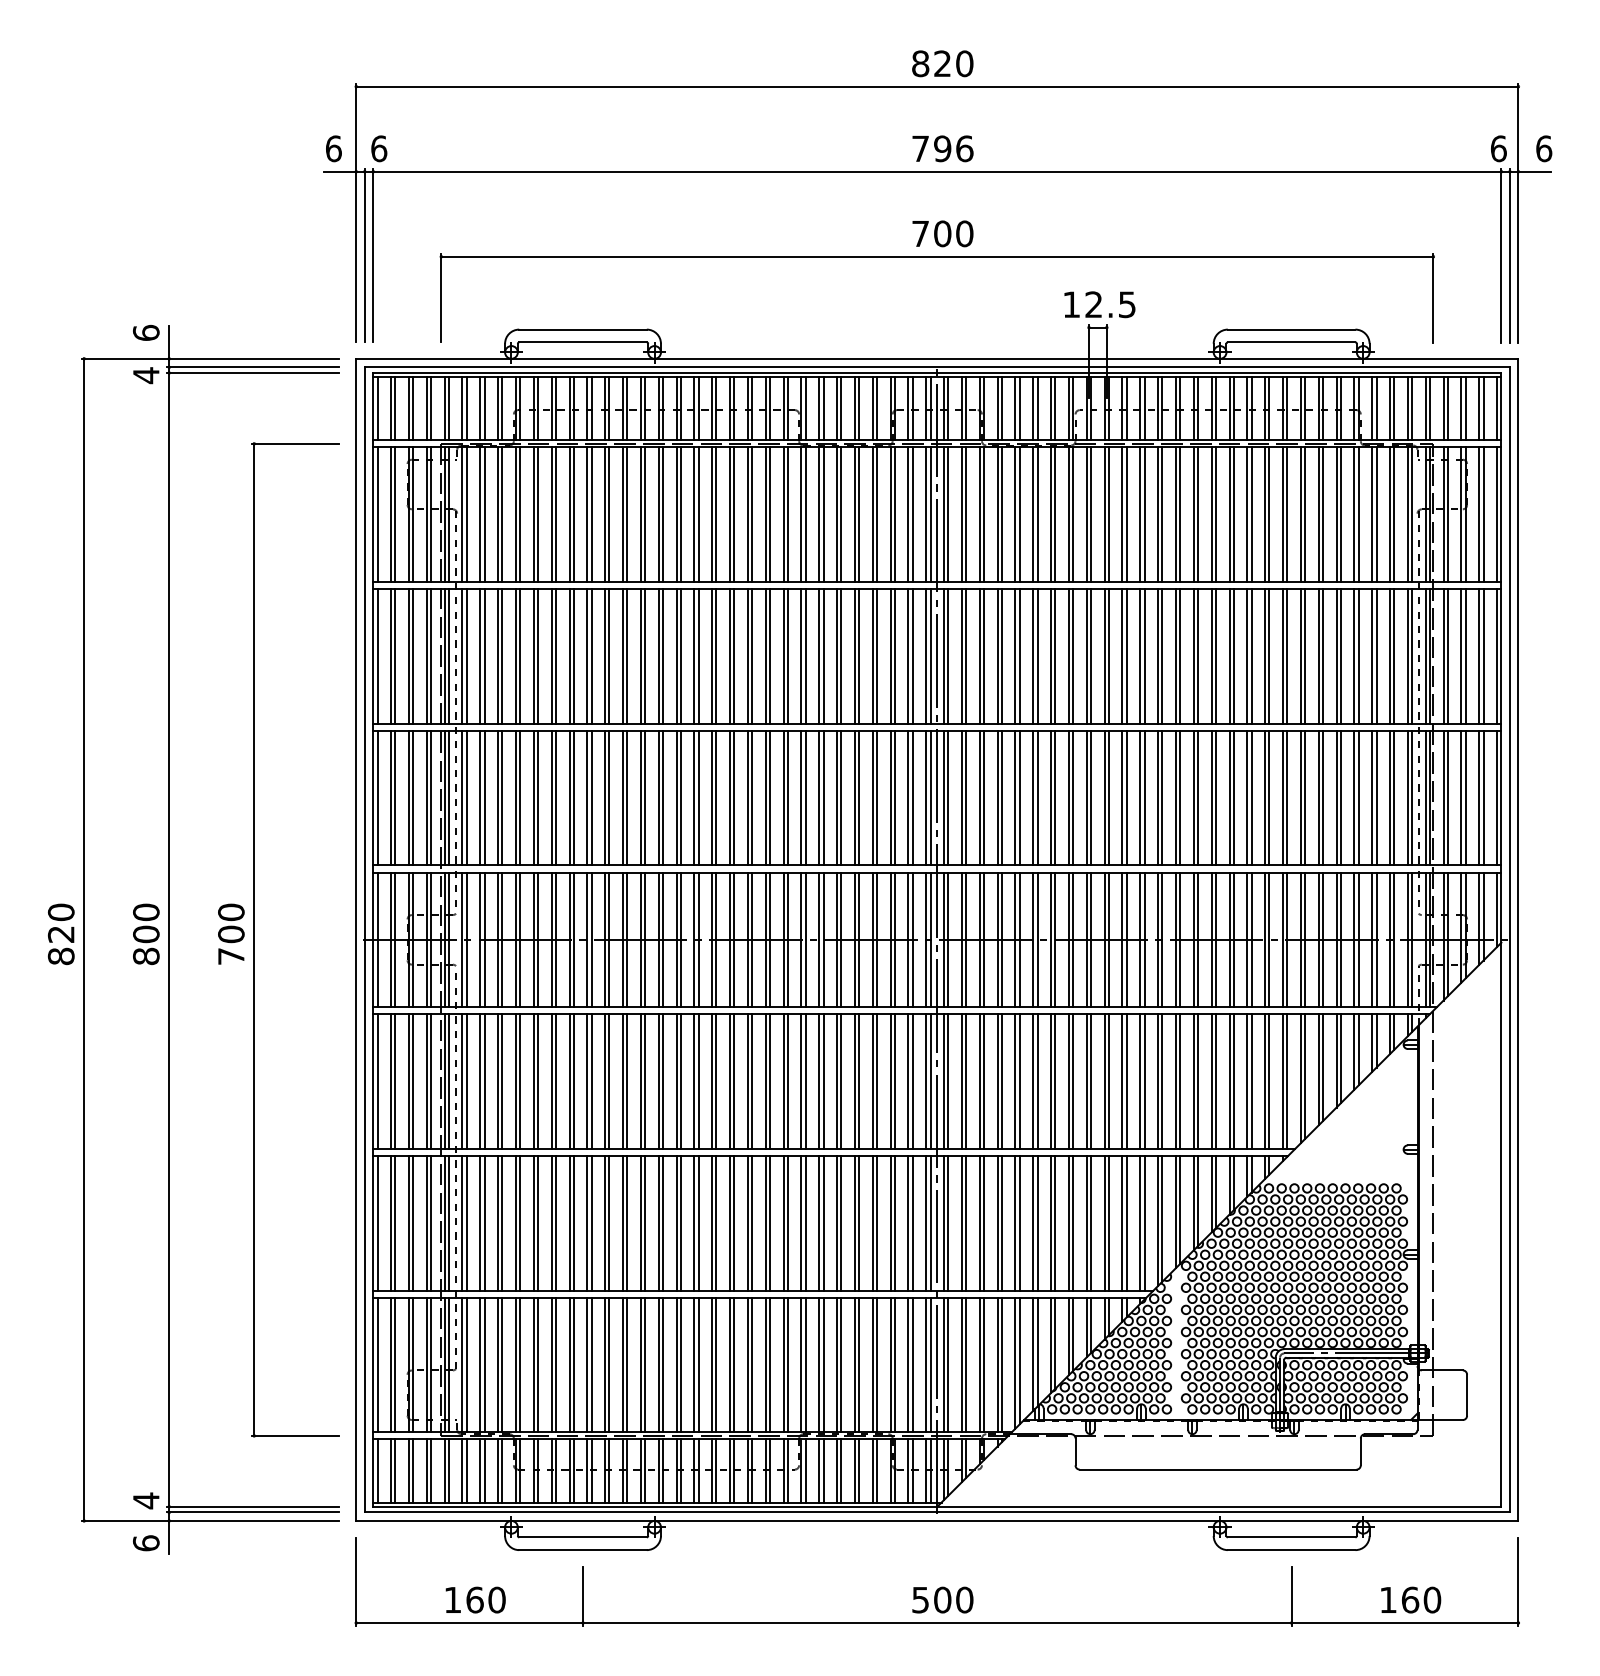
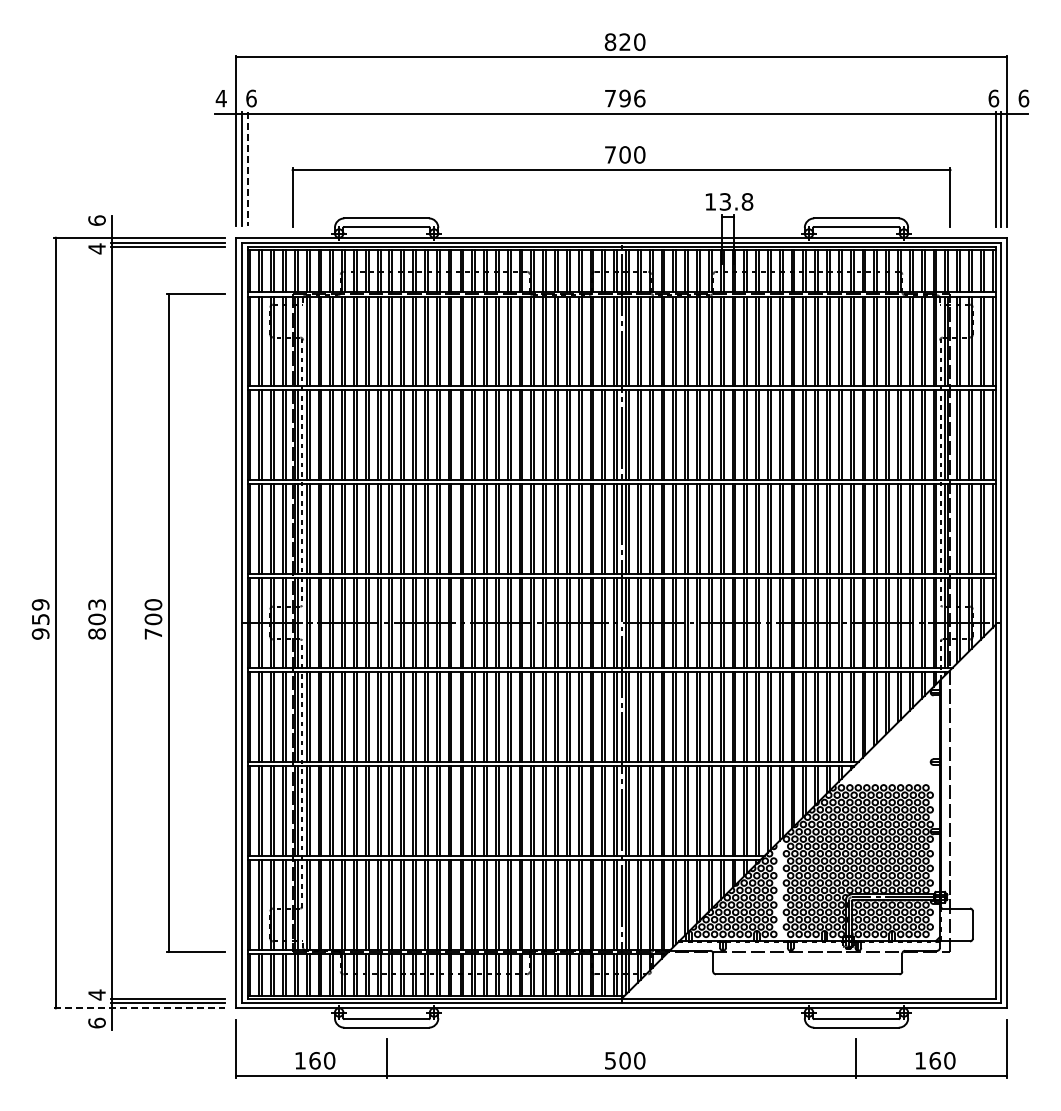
text: (332, 148) -> (220, 98), 6 -> 4
line: (373, 255) -> (247, 169), solid -> dashed
text: (1110, 304) -> (736, 201), 12.5 -> 13.8
text: (145, 911) -> (96, 604), 800 -> 803
text: (60, 934) -> (40, 619), 820 -> 959
line: (211, 1521) -> (140, 1008), solid -> dashed

